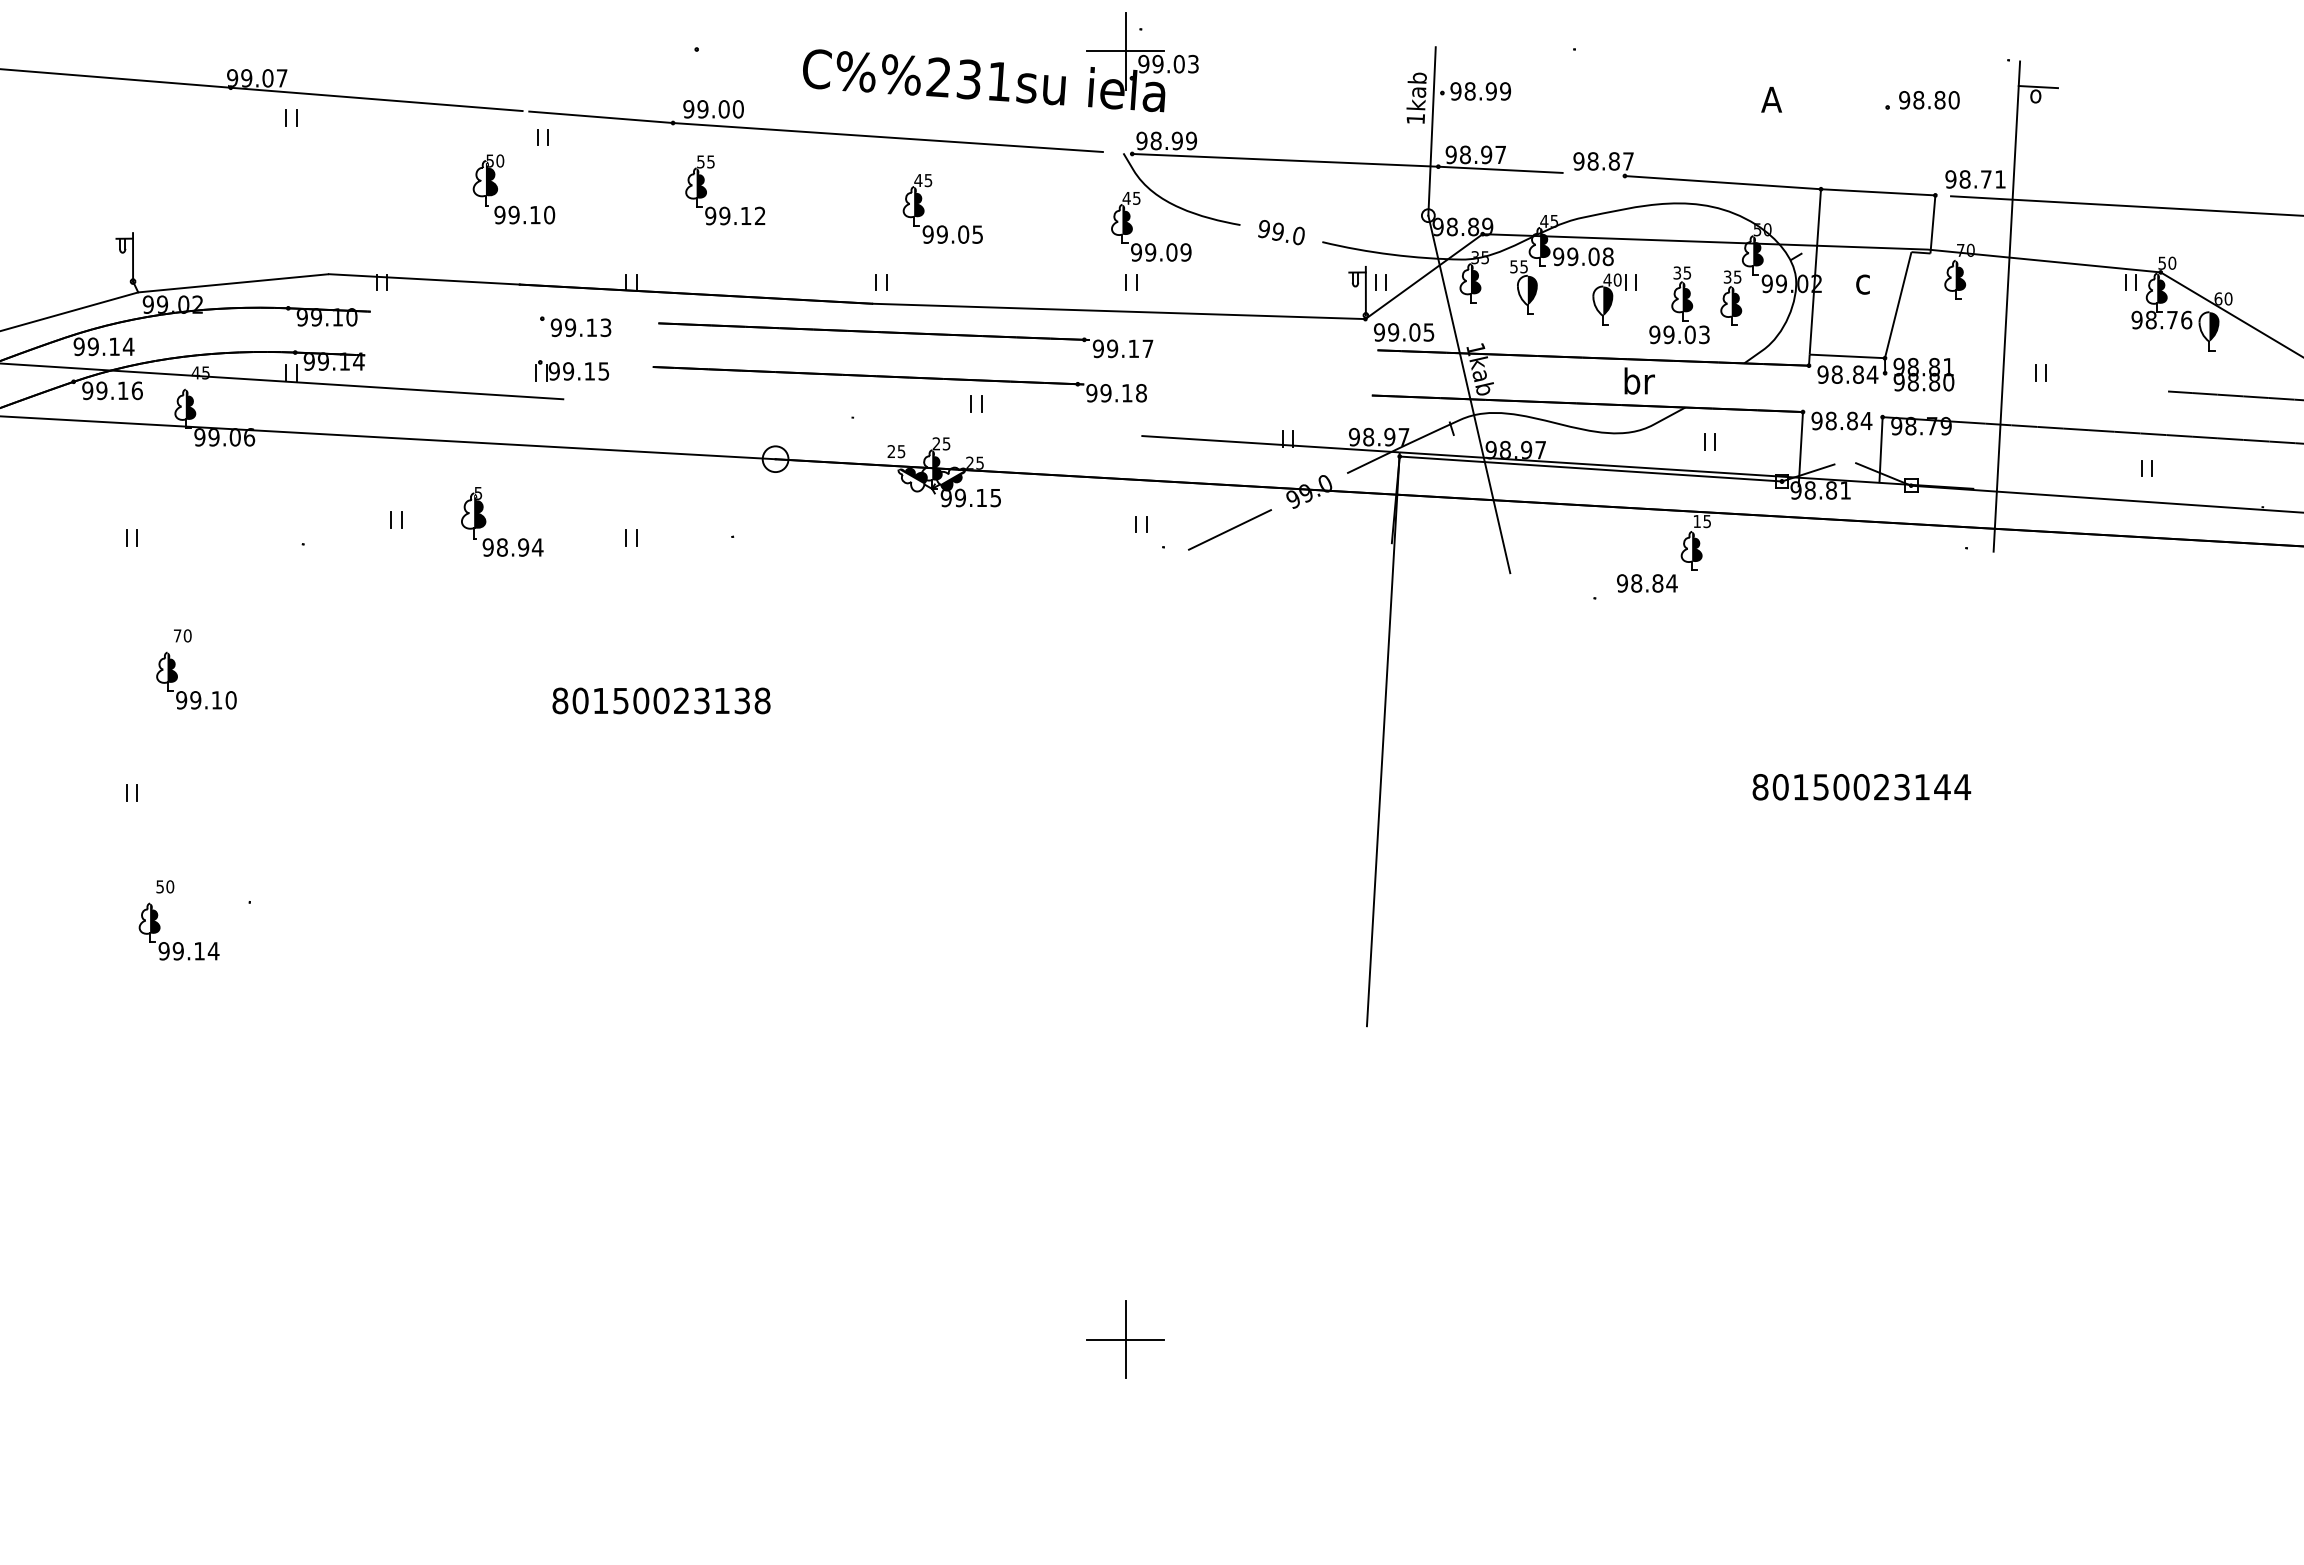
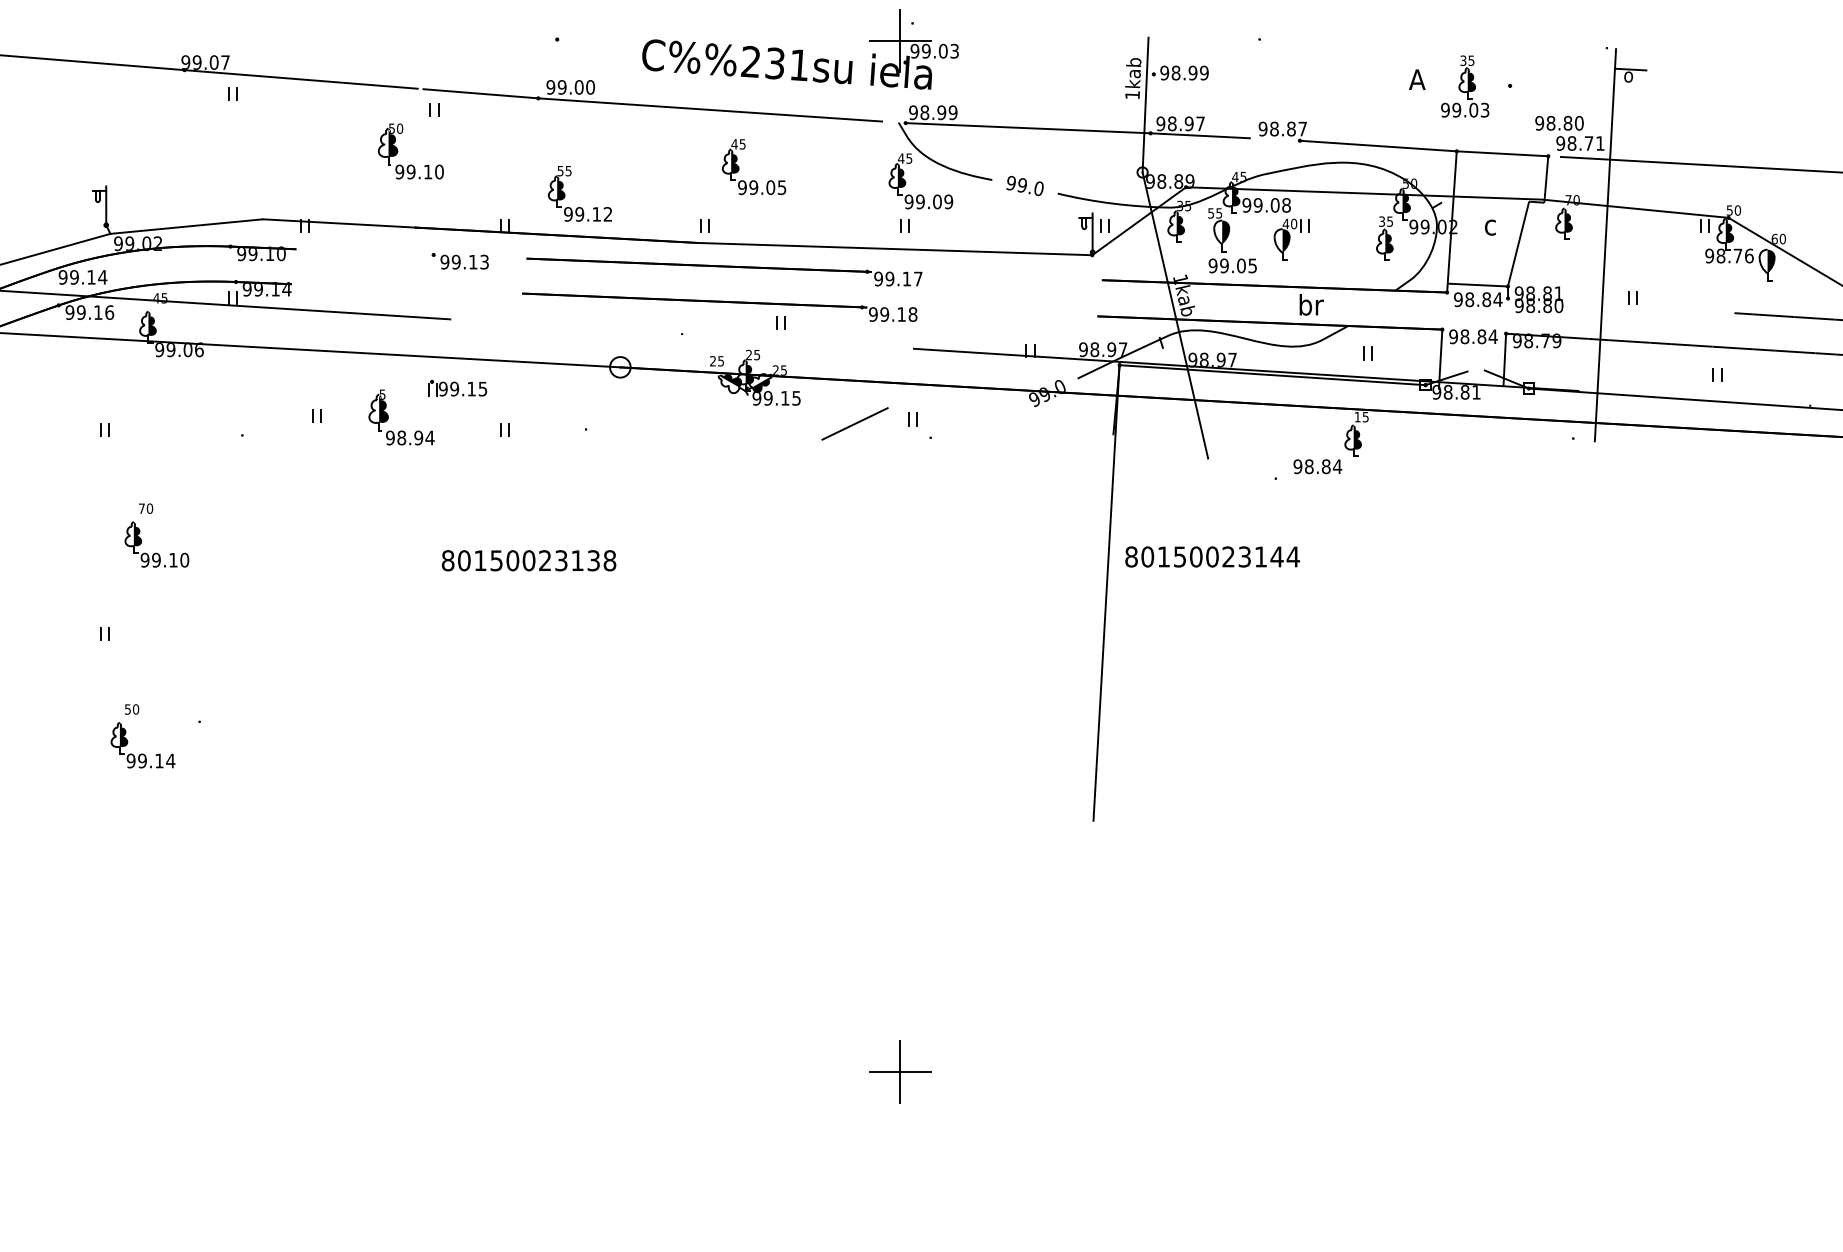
text: (1929, 100) -> (1559, 123), moved
part: (725, 206) -> (580, 206), moved
part: (1679, 305) -> (1465, 86), moved
text: (1404, 332) -> (1233, 265), moved
part: (572, 370) -> (457, 388), moved
line: (1229, 529) -> (854, 423), moved
text: (1861, 787) -> (1212, 557), moved

